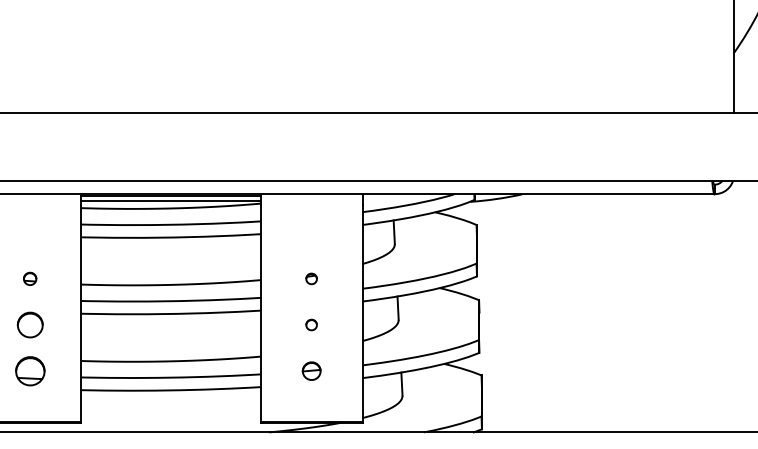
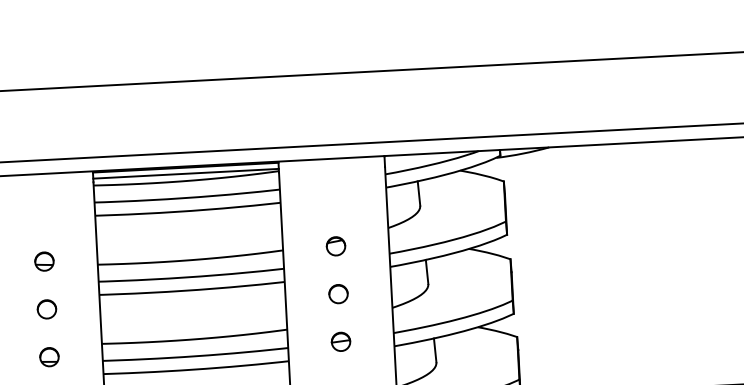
part: (29, 278) -> (43, 261), size x1.43
part: (311, 278) -> (335, 245), size x1.67
part: (29, 324) -> (46, 308), size x0.71
part: (311, 324) -> (338, 293), size x1.67
part: (29, 370) -> (48, 356), size x0.62

